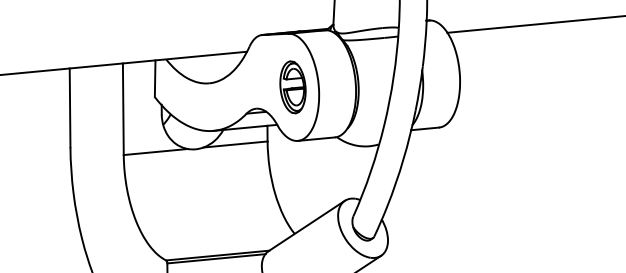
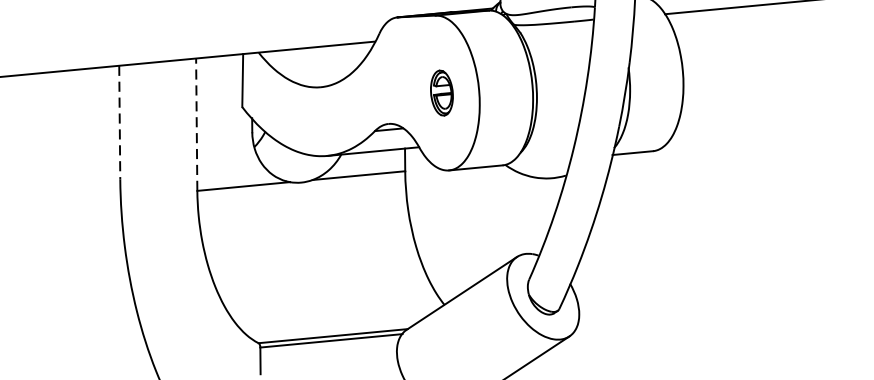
part: (292, 87) -> (441, 93), size x0.6
line: (70, 108) -> (120, 123), solid -> dashed
line: (123, 109) -> (196, 125), solid -> dashed

